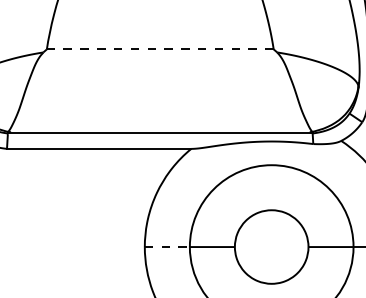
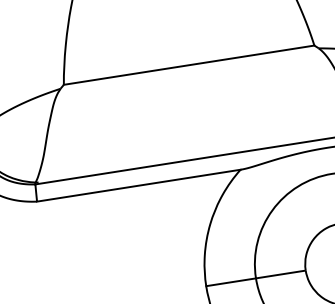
line: (159, 49) -> (188, 65), dashed -> solid
line: (167, 247) -> (231, 282), dashed -> solid

